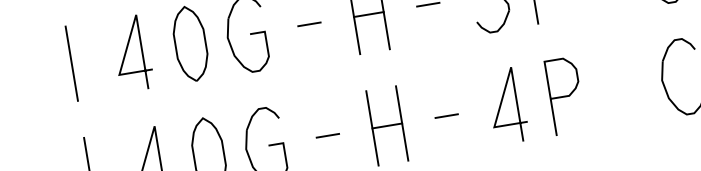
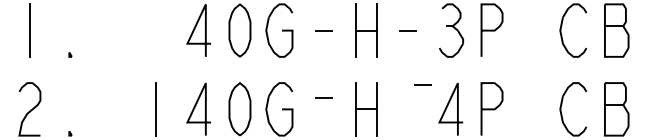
line: (71, 63) -> (155, 30), removed
line: (445, 114) -> (422, 84), moved
line: (326, 134) -> (323, 97), moved

